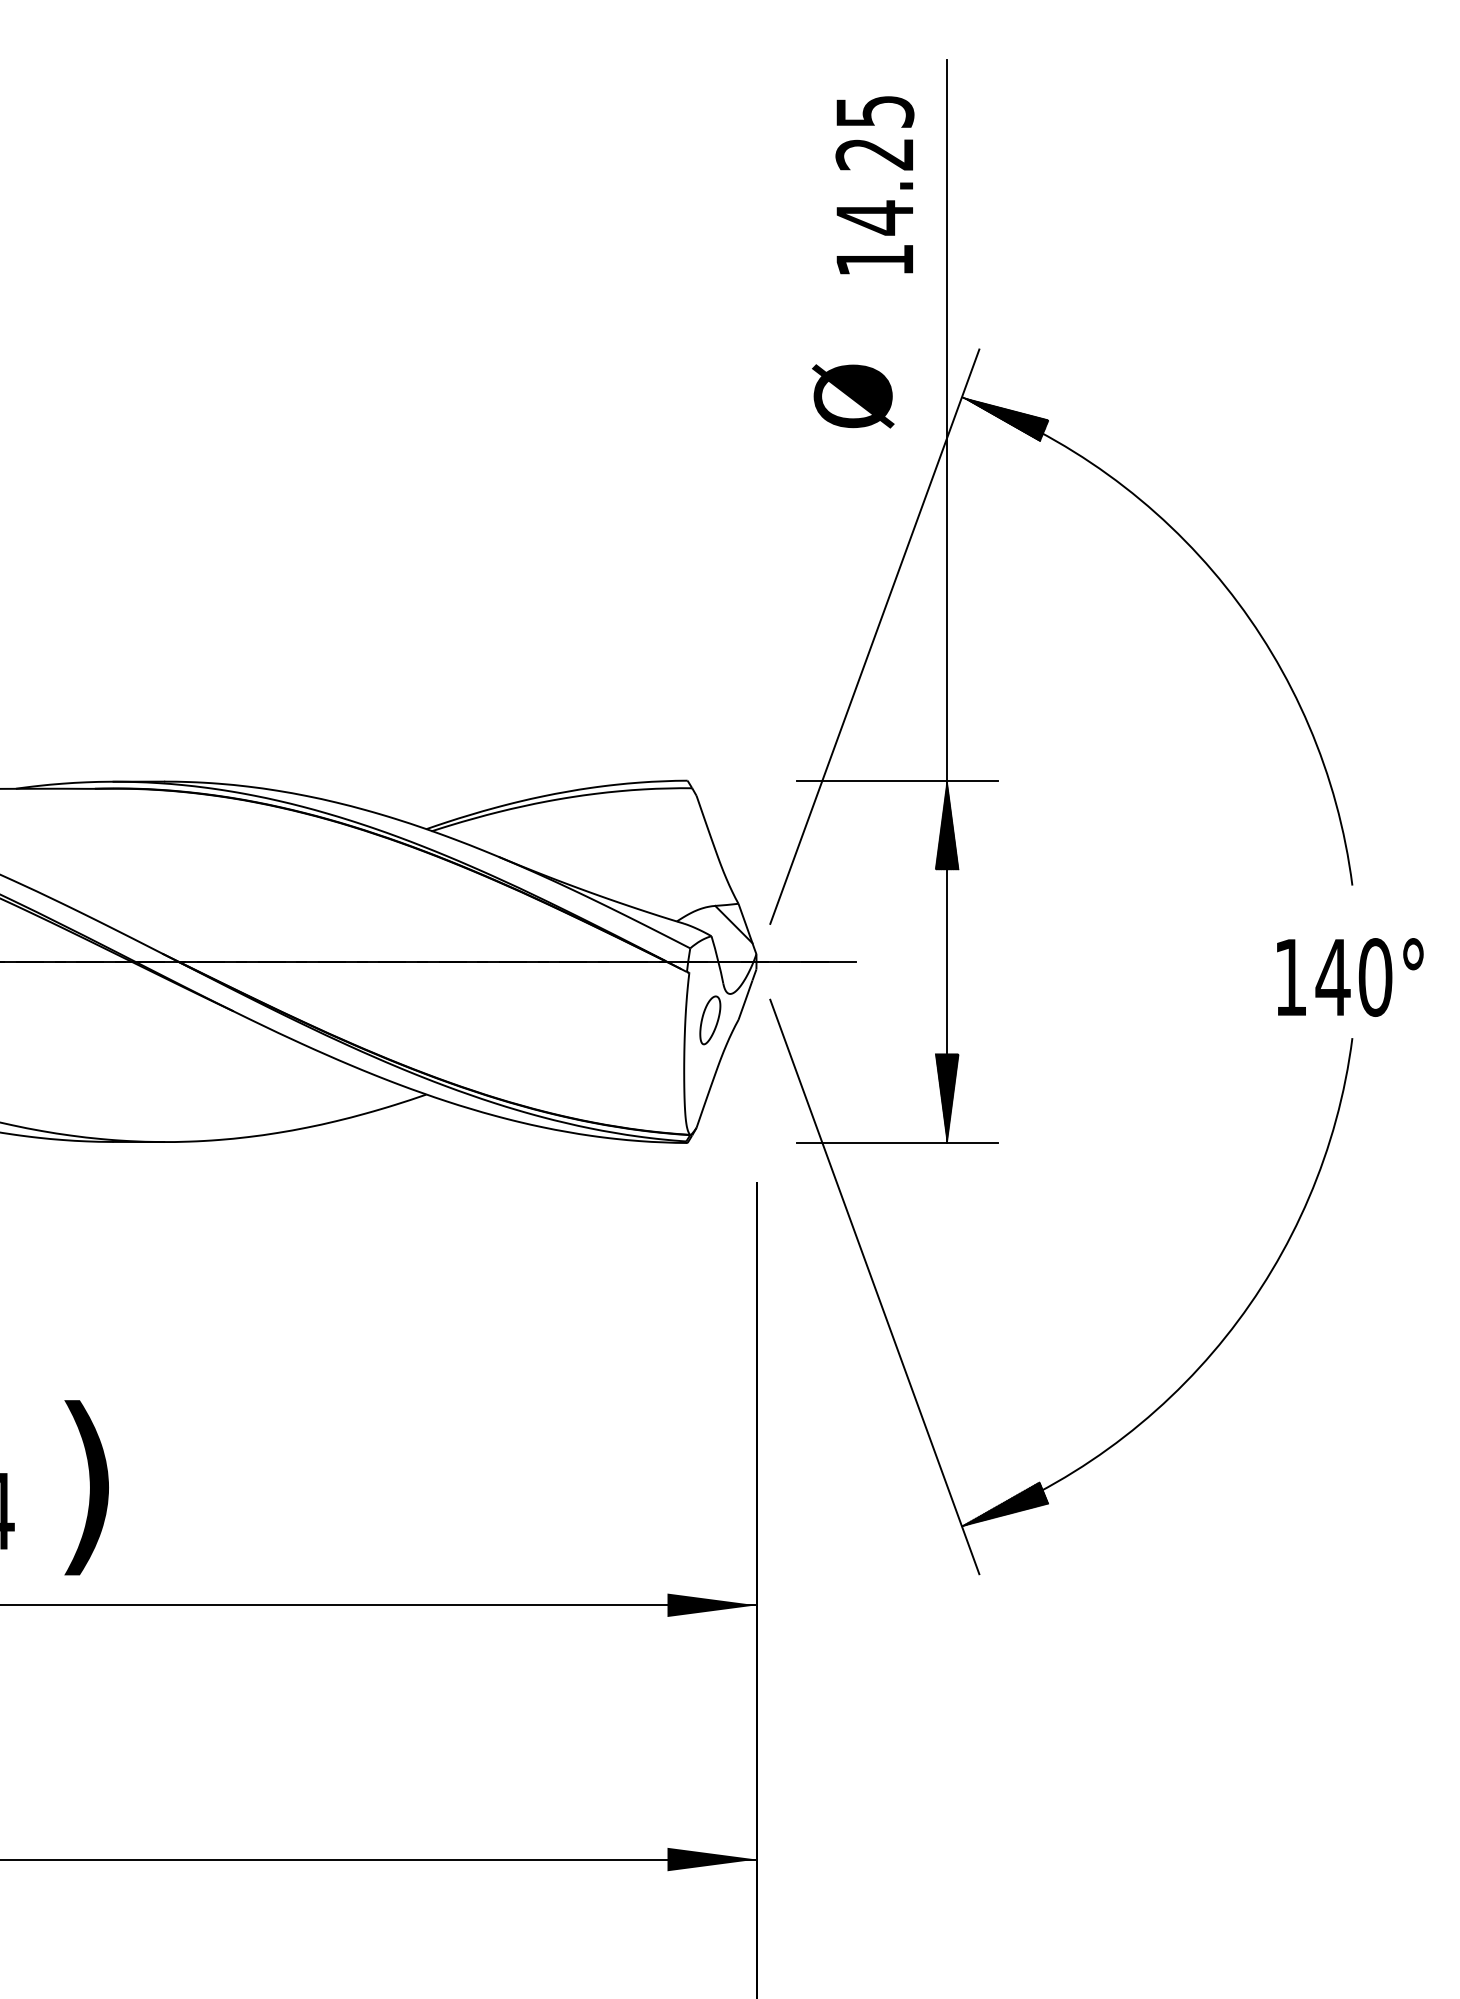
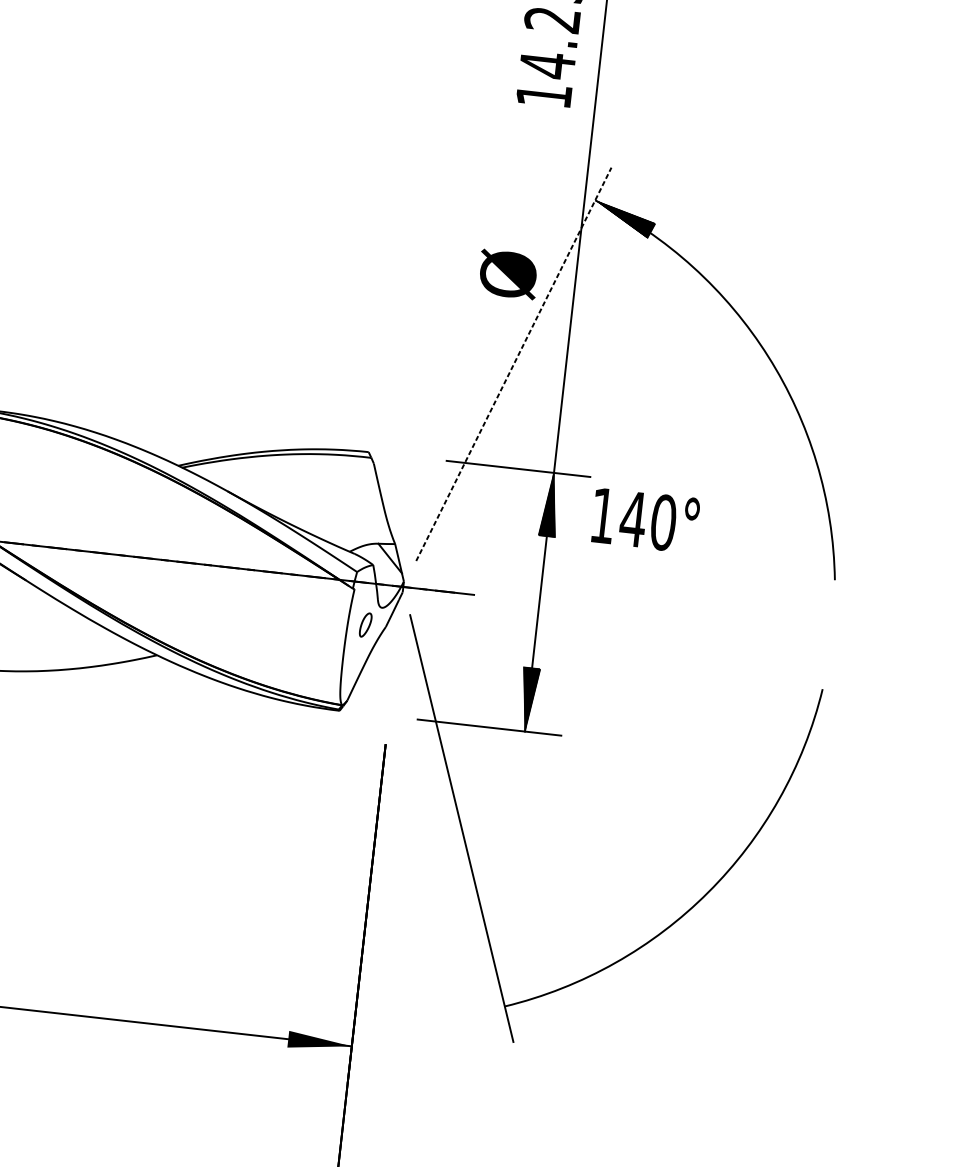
text: (853, 396) -> (508, 274), moved
line: (874, 636) -> (513, 364), solid -> dashed
text: (1350, 977) -> (645, 520), moved
part: (710, 1020) -> (365, 625), size x0.7
hatch: (1005, 1504) -> (537, 994), removed

